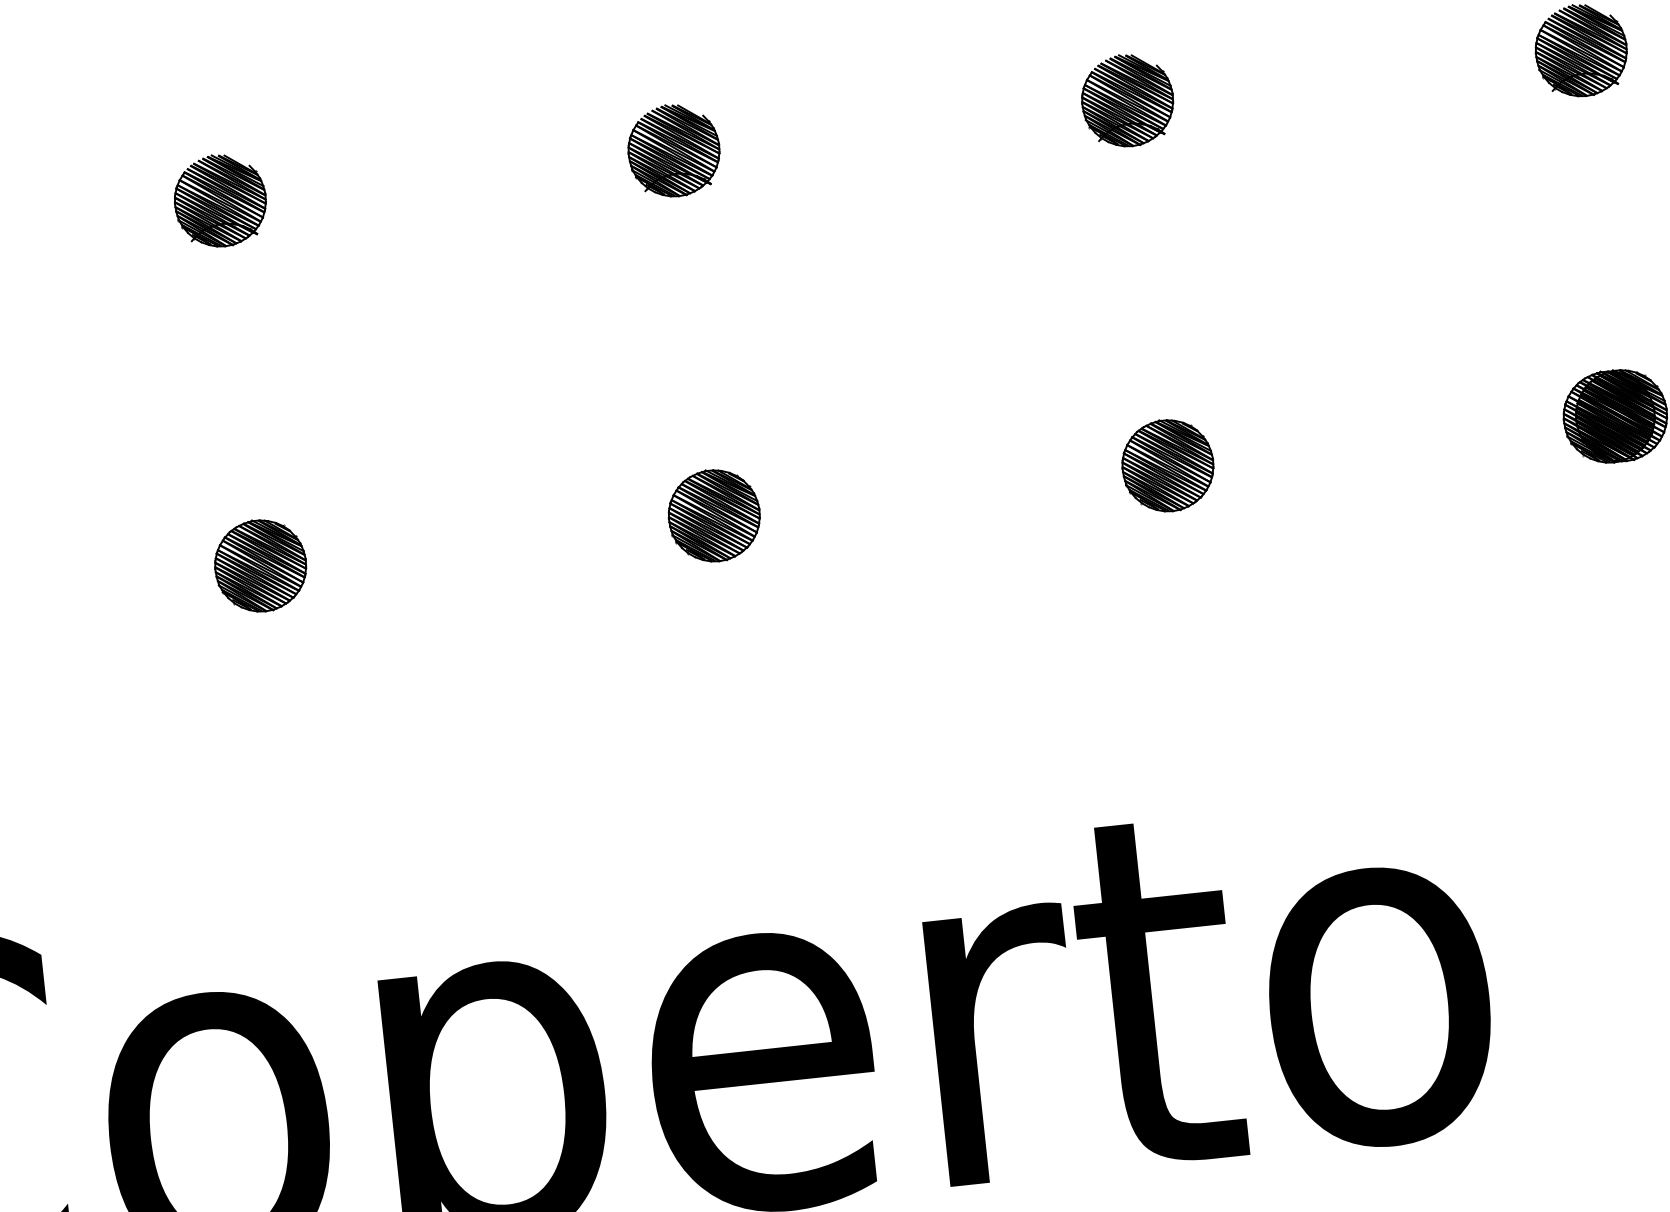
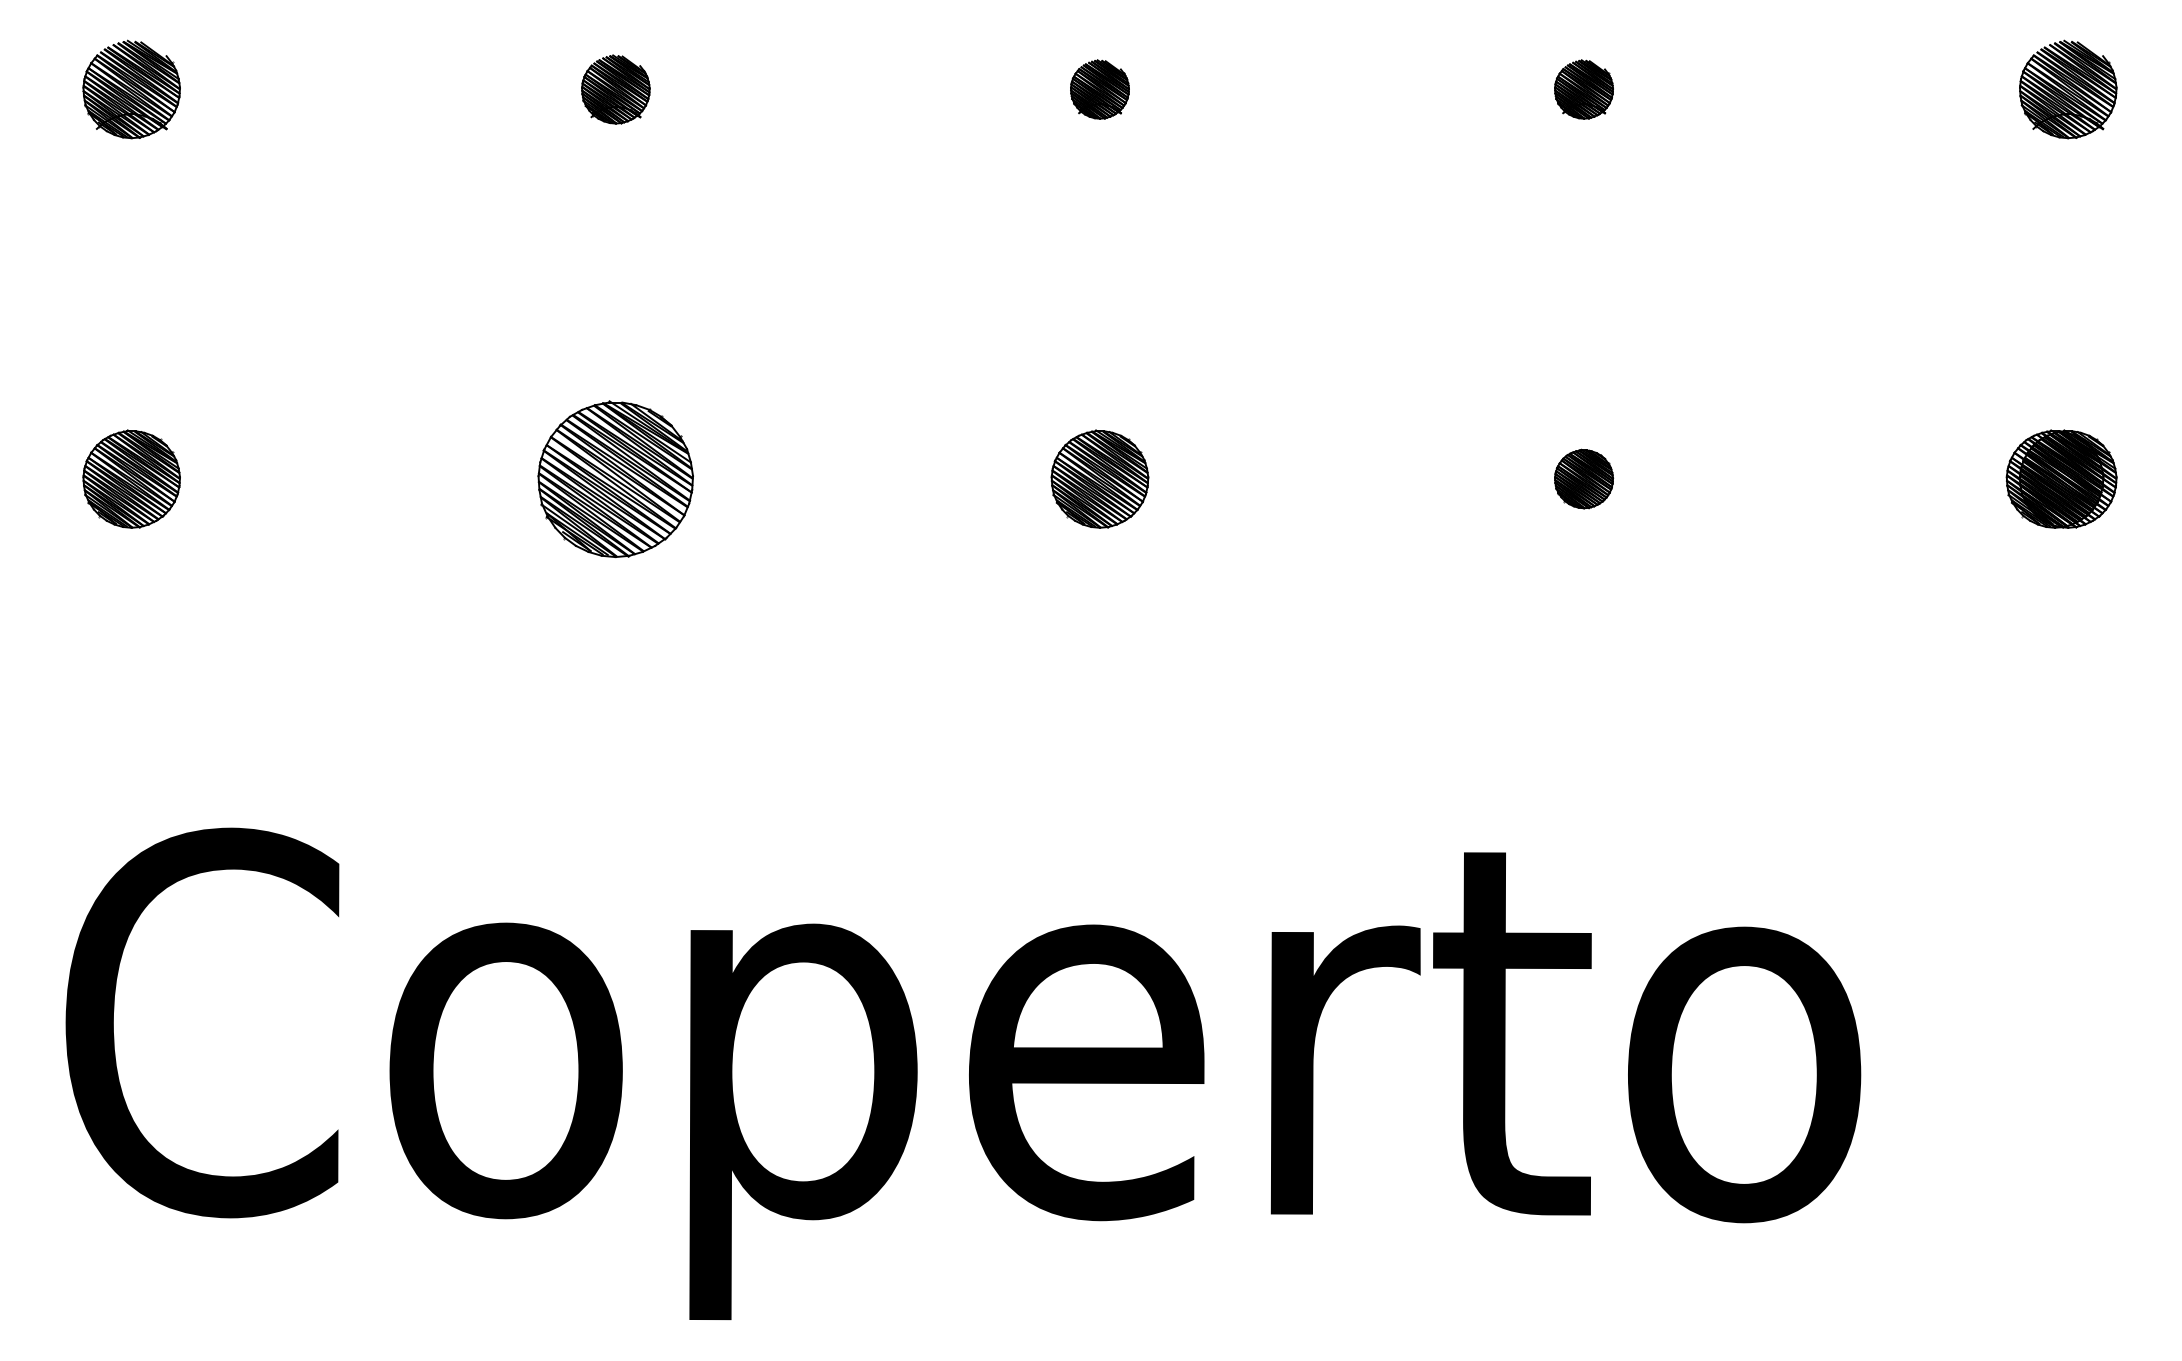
part: (1127, 100) -> (1583, 89), size x0.6
part: (673, 150) -> (1099, 89), size x0.6
part: (220, 200) -> (615, 89), size x0.7
part: (1167, 465) -> (1583, 478), size x0.6
part: (260, 565) -> (615, 478), size x1.6

